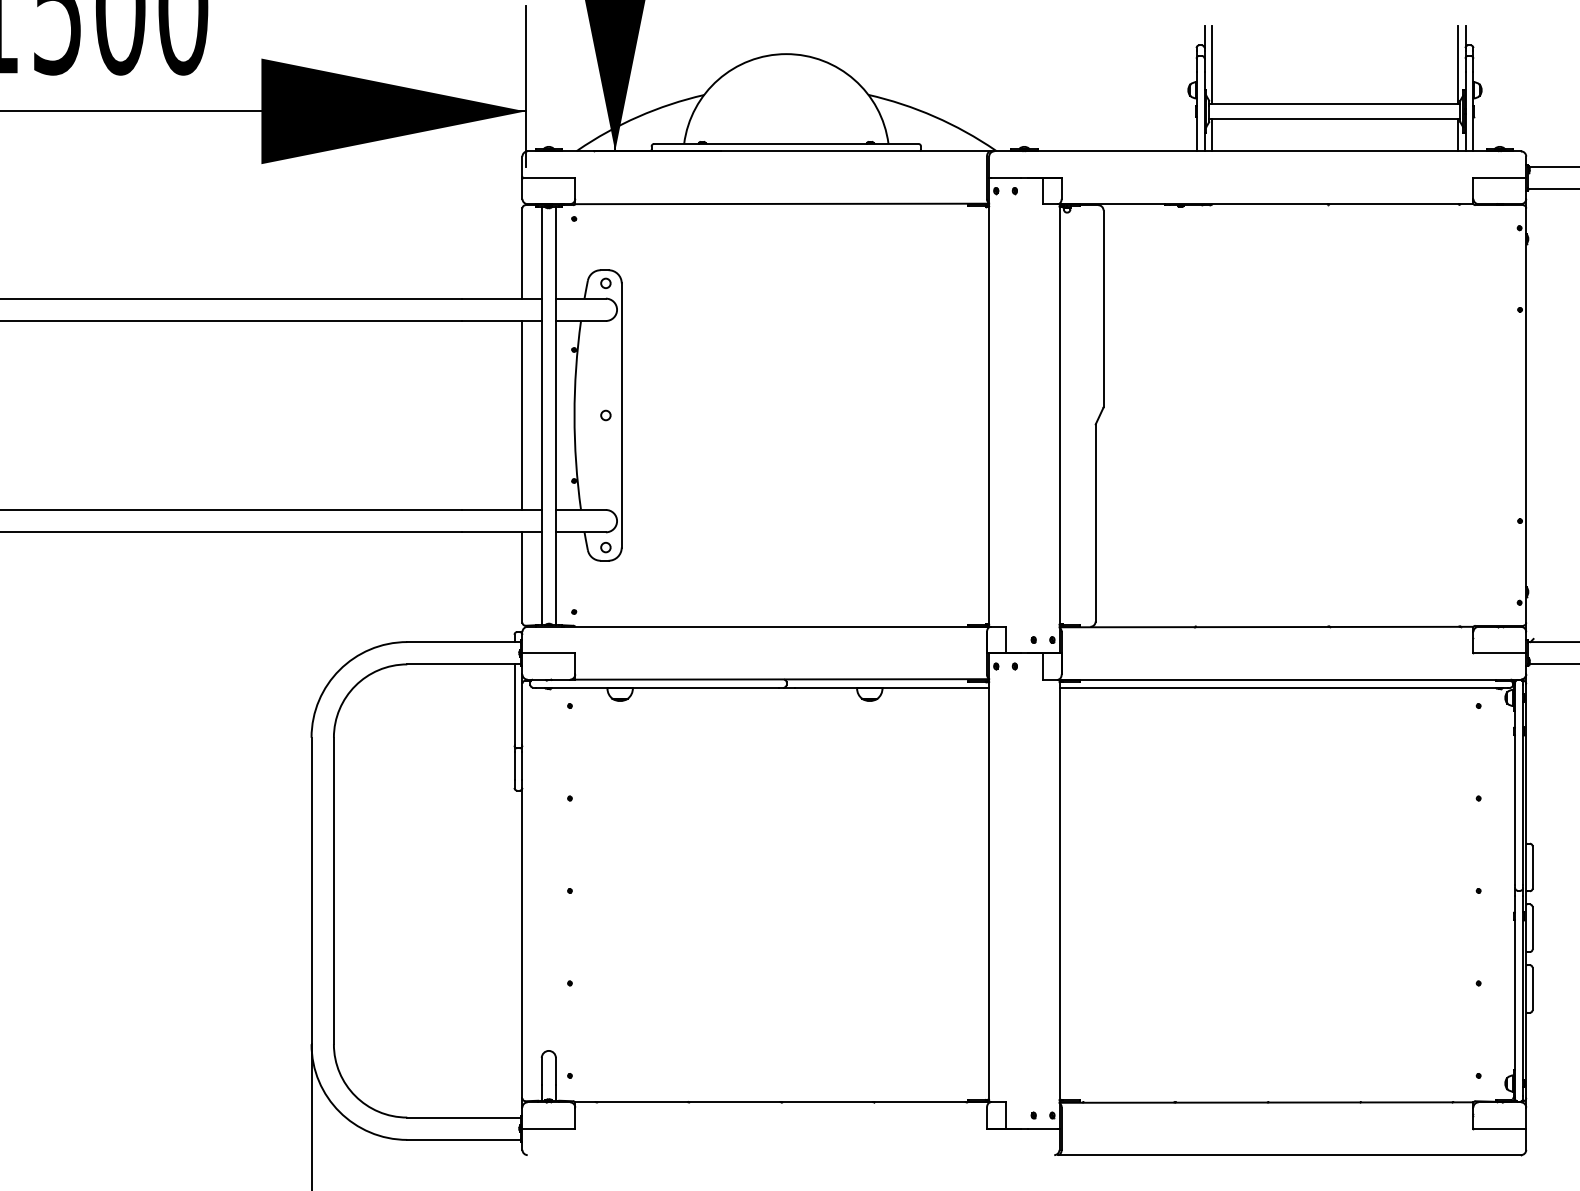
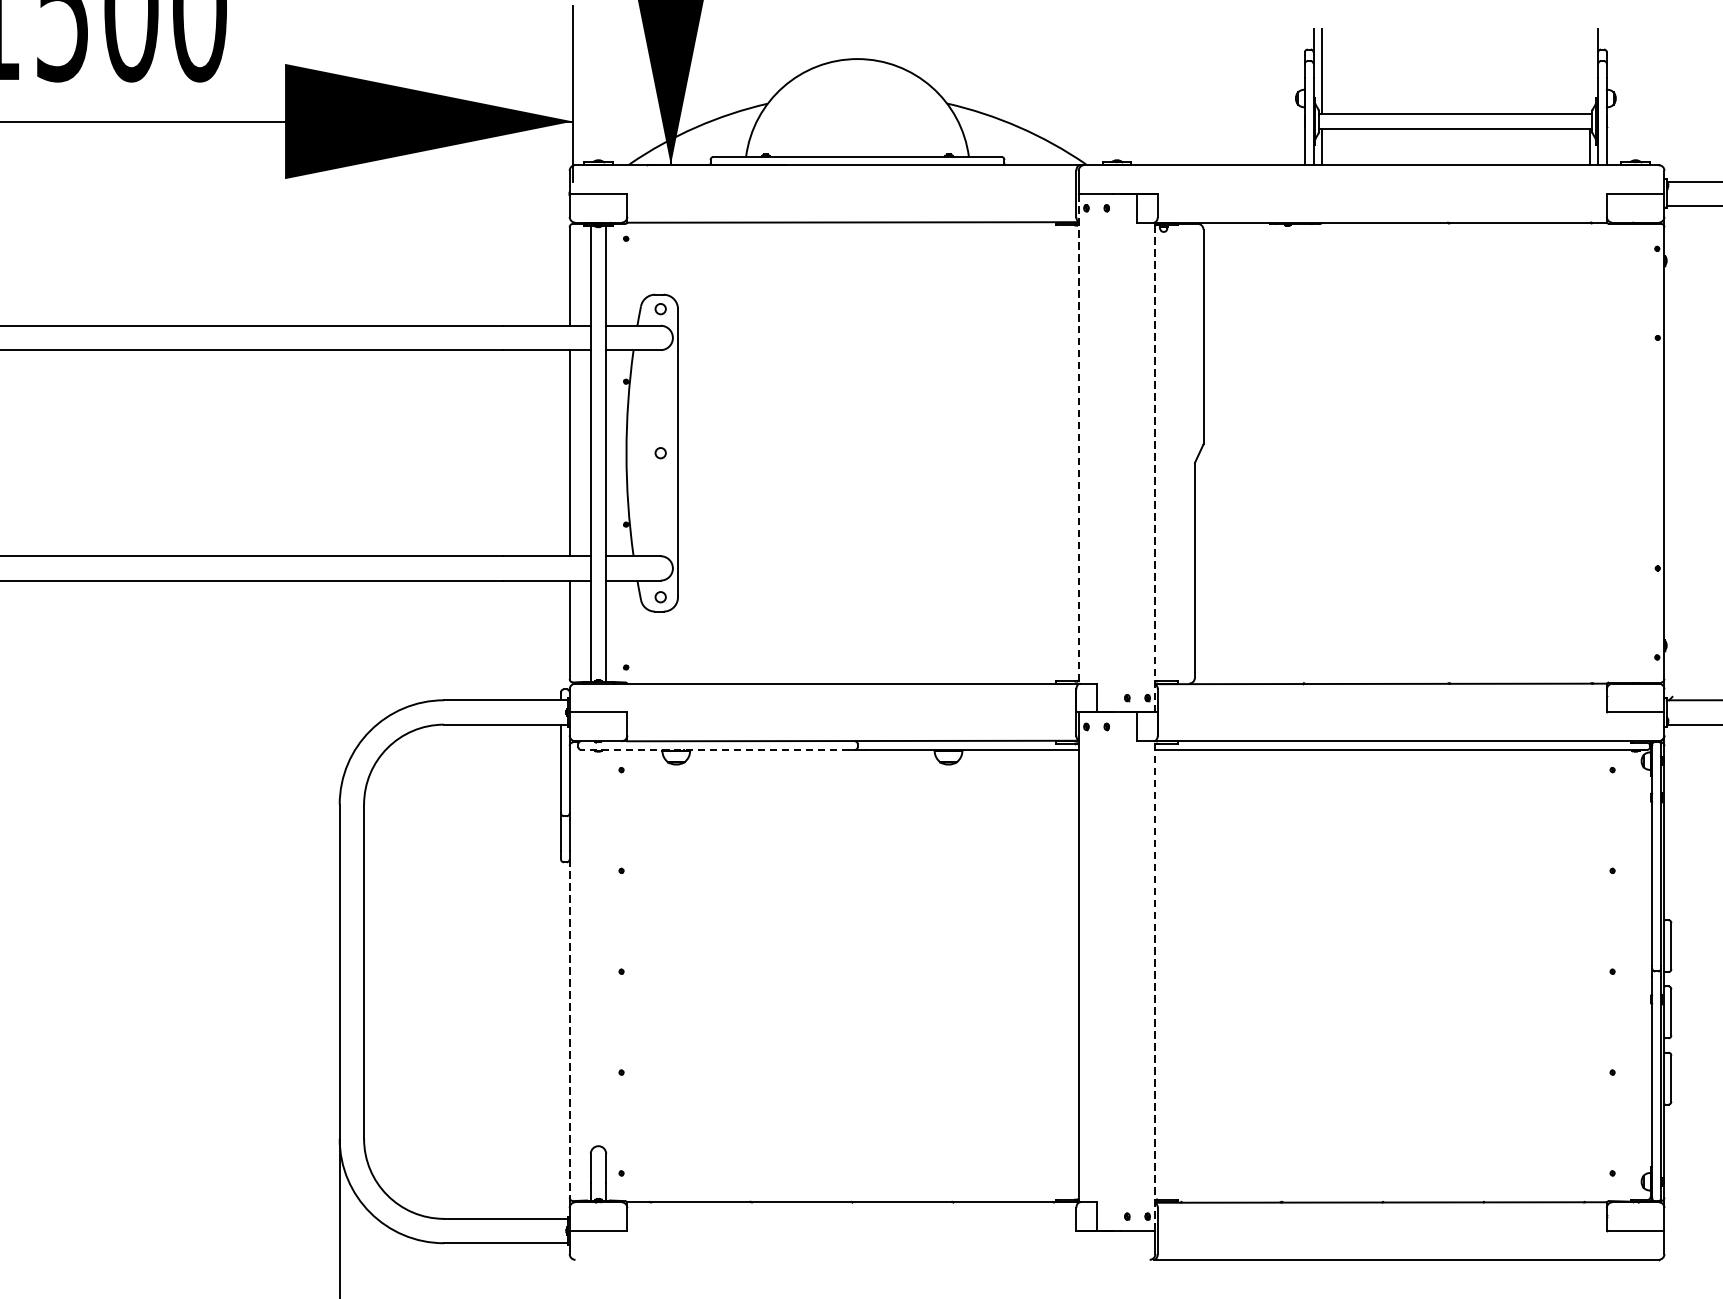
line: (1457, 65) -> (1589, 71), removed
line: (989, 402) -> (1079, 439), solid -> dashed
line: (1059, 428) -> (1155, 467), solid -> dashed
line: (657, 687) -> (716, 749), solid -> dashed
line: (1059, 904) -> (1155, 986), solid -> dashed
line: (522, 943) -> (569, 1029), solid -> dashed

